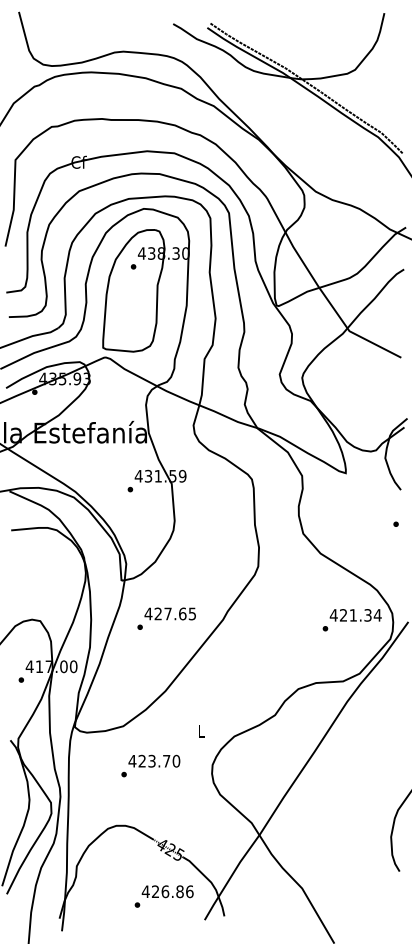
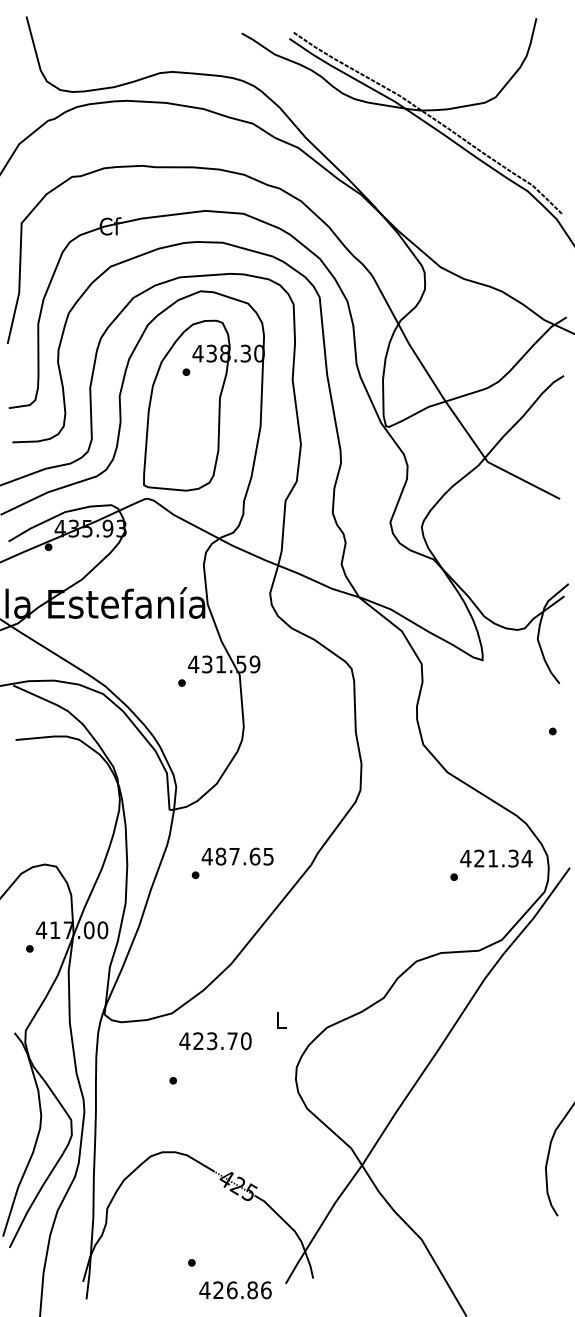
text: (158, 613) -> (221, 855), 427.65 -> 487.65
text: (154, 760) -> (215, 1040), moved
text: (167, 891) -> (235, 1289), moved

